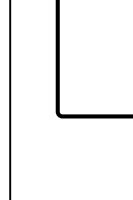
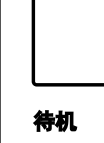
part: (88, 166) -> (55, 120), added

